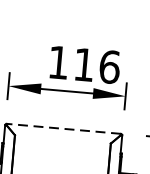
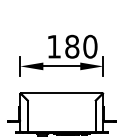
text: (97, 65) -> (81, 46), 116 -> 180
line: (63, 129) -> (61, 93), dashed -> solid

